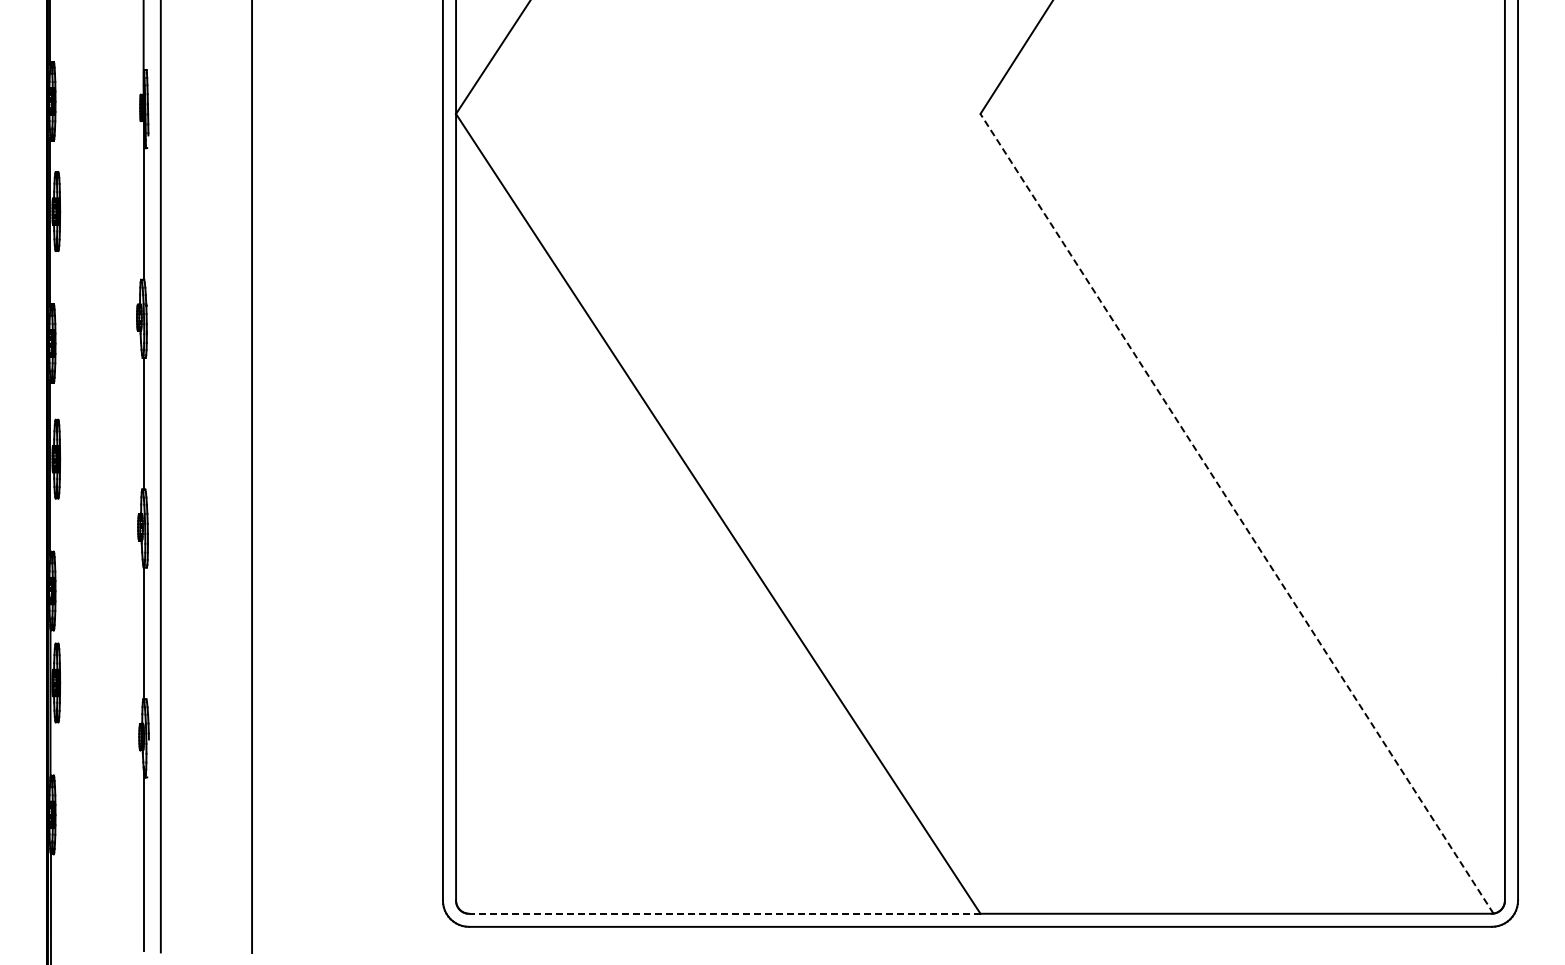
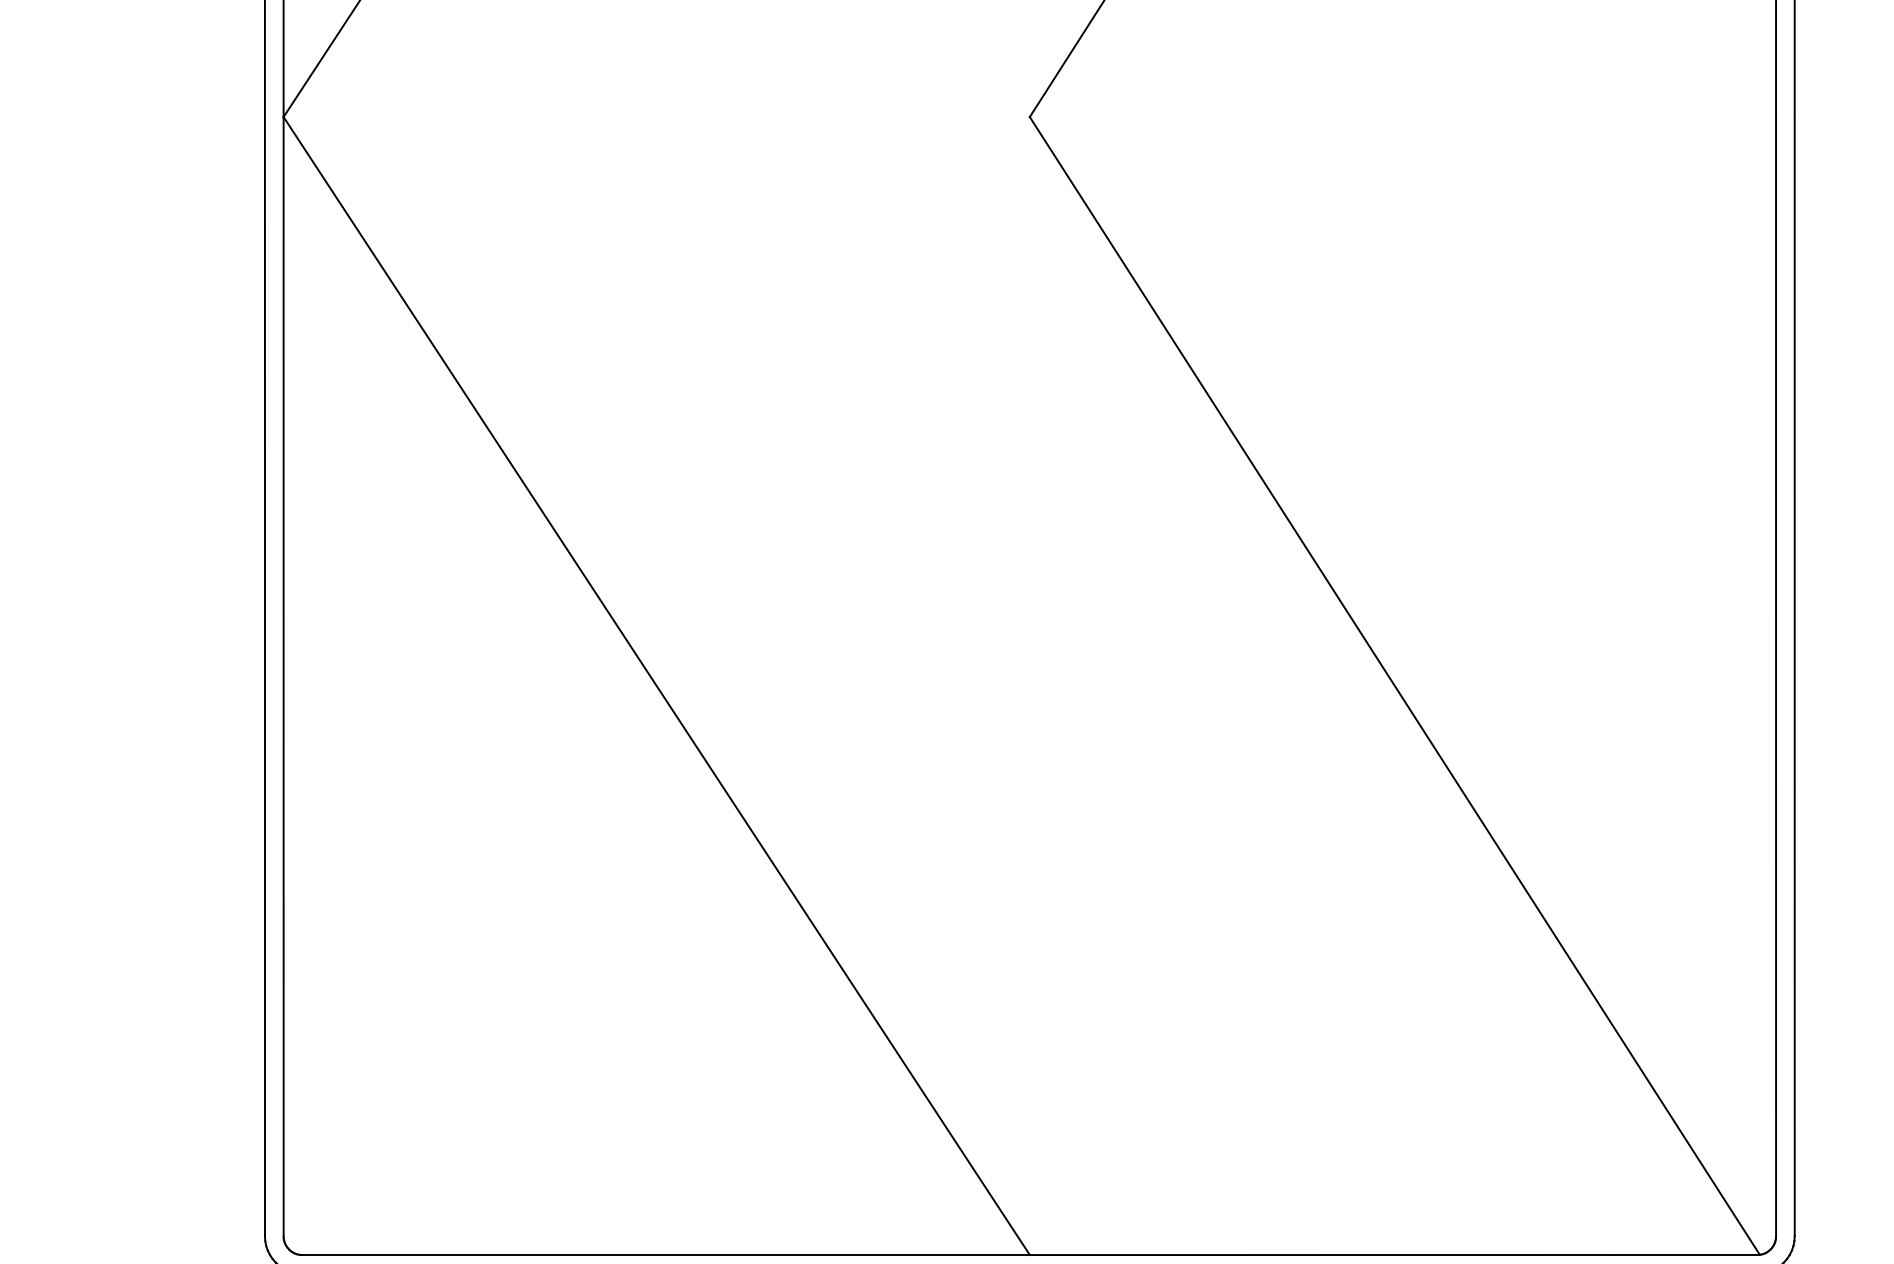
line: (1236, 513) -> (1394, 685), dashed -> solid
line: (724, 913) -> (665, 1254), dashed -> solid

